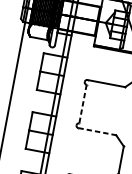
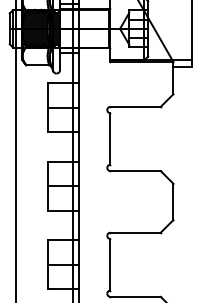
line: (83, 103) -> (110, 138), dashed -> solid
line: (97, 132) -> (136, 171), dashed -> solid

